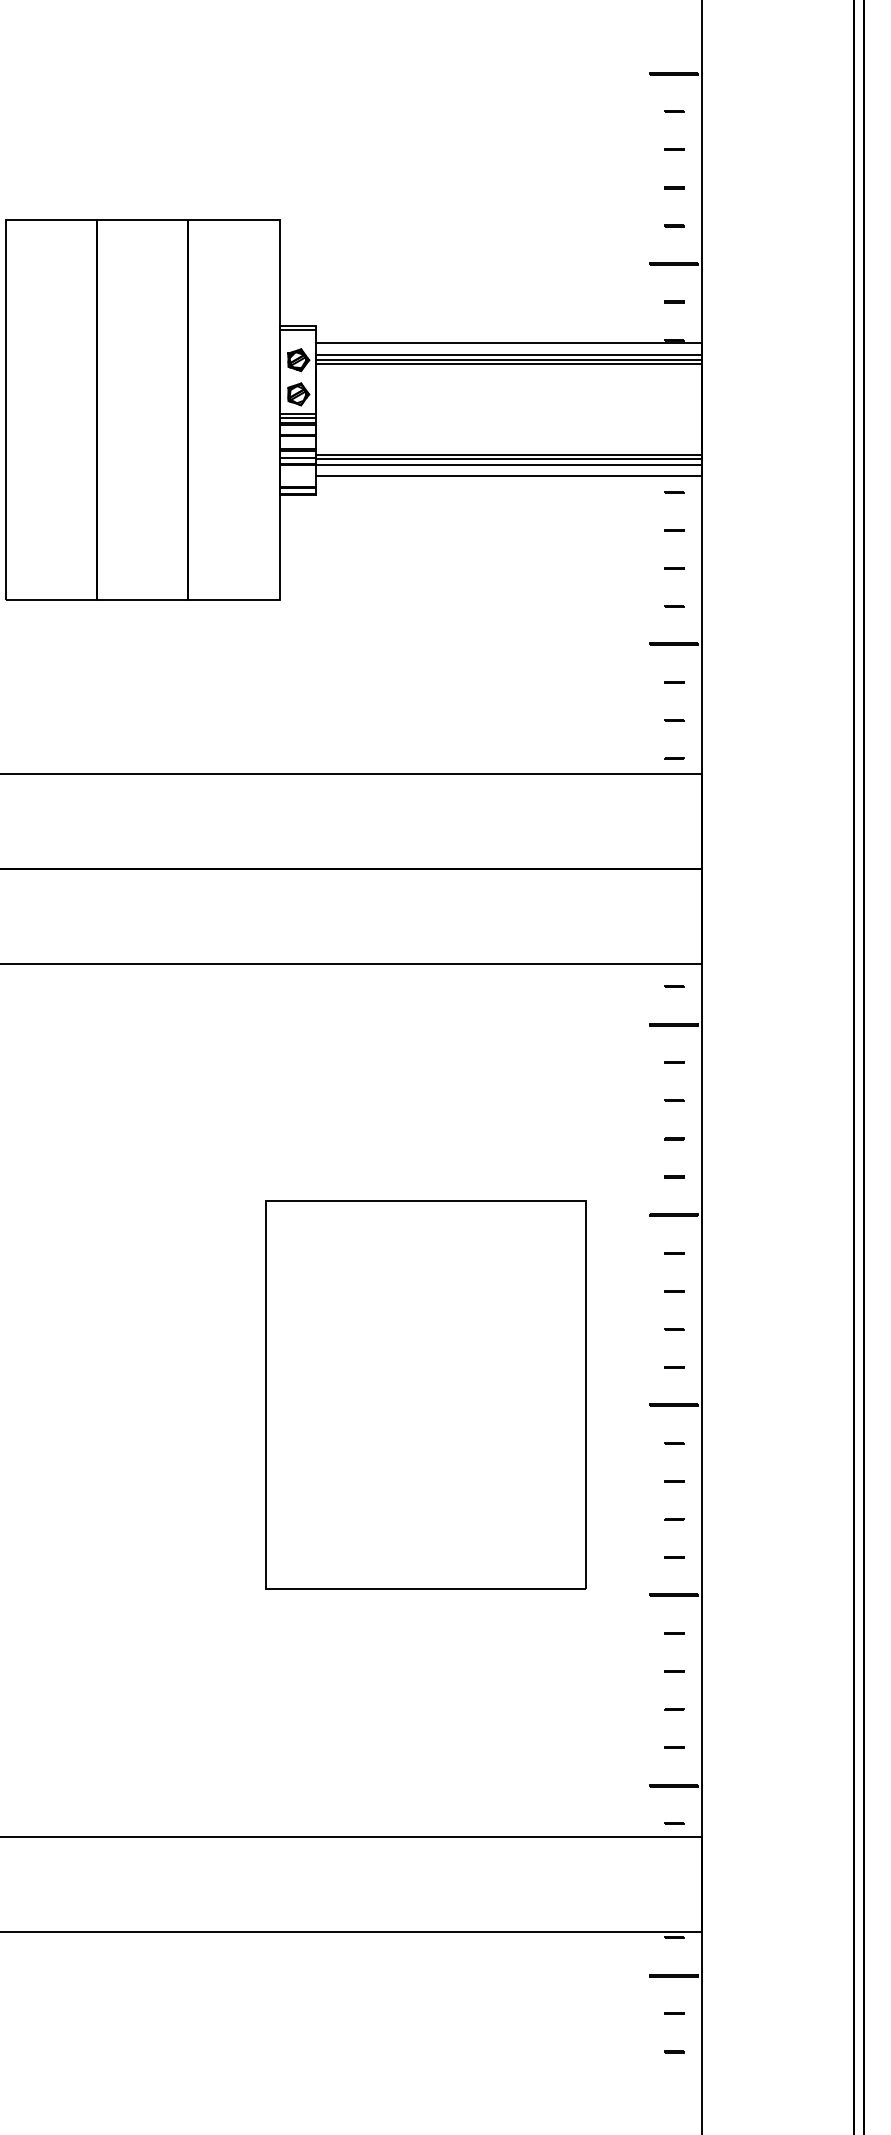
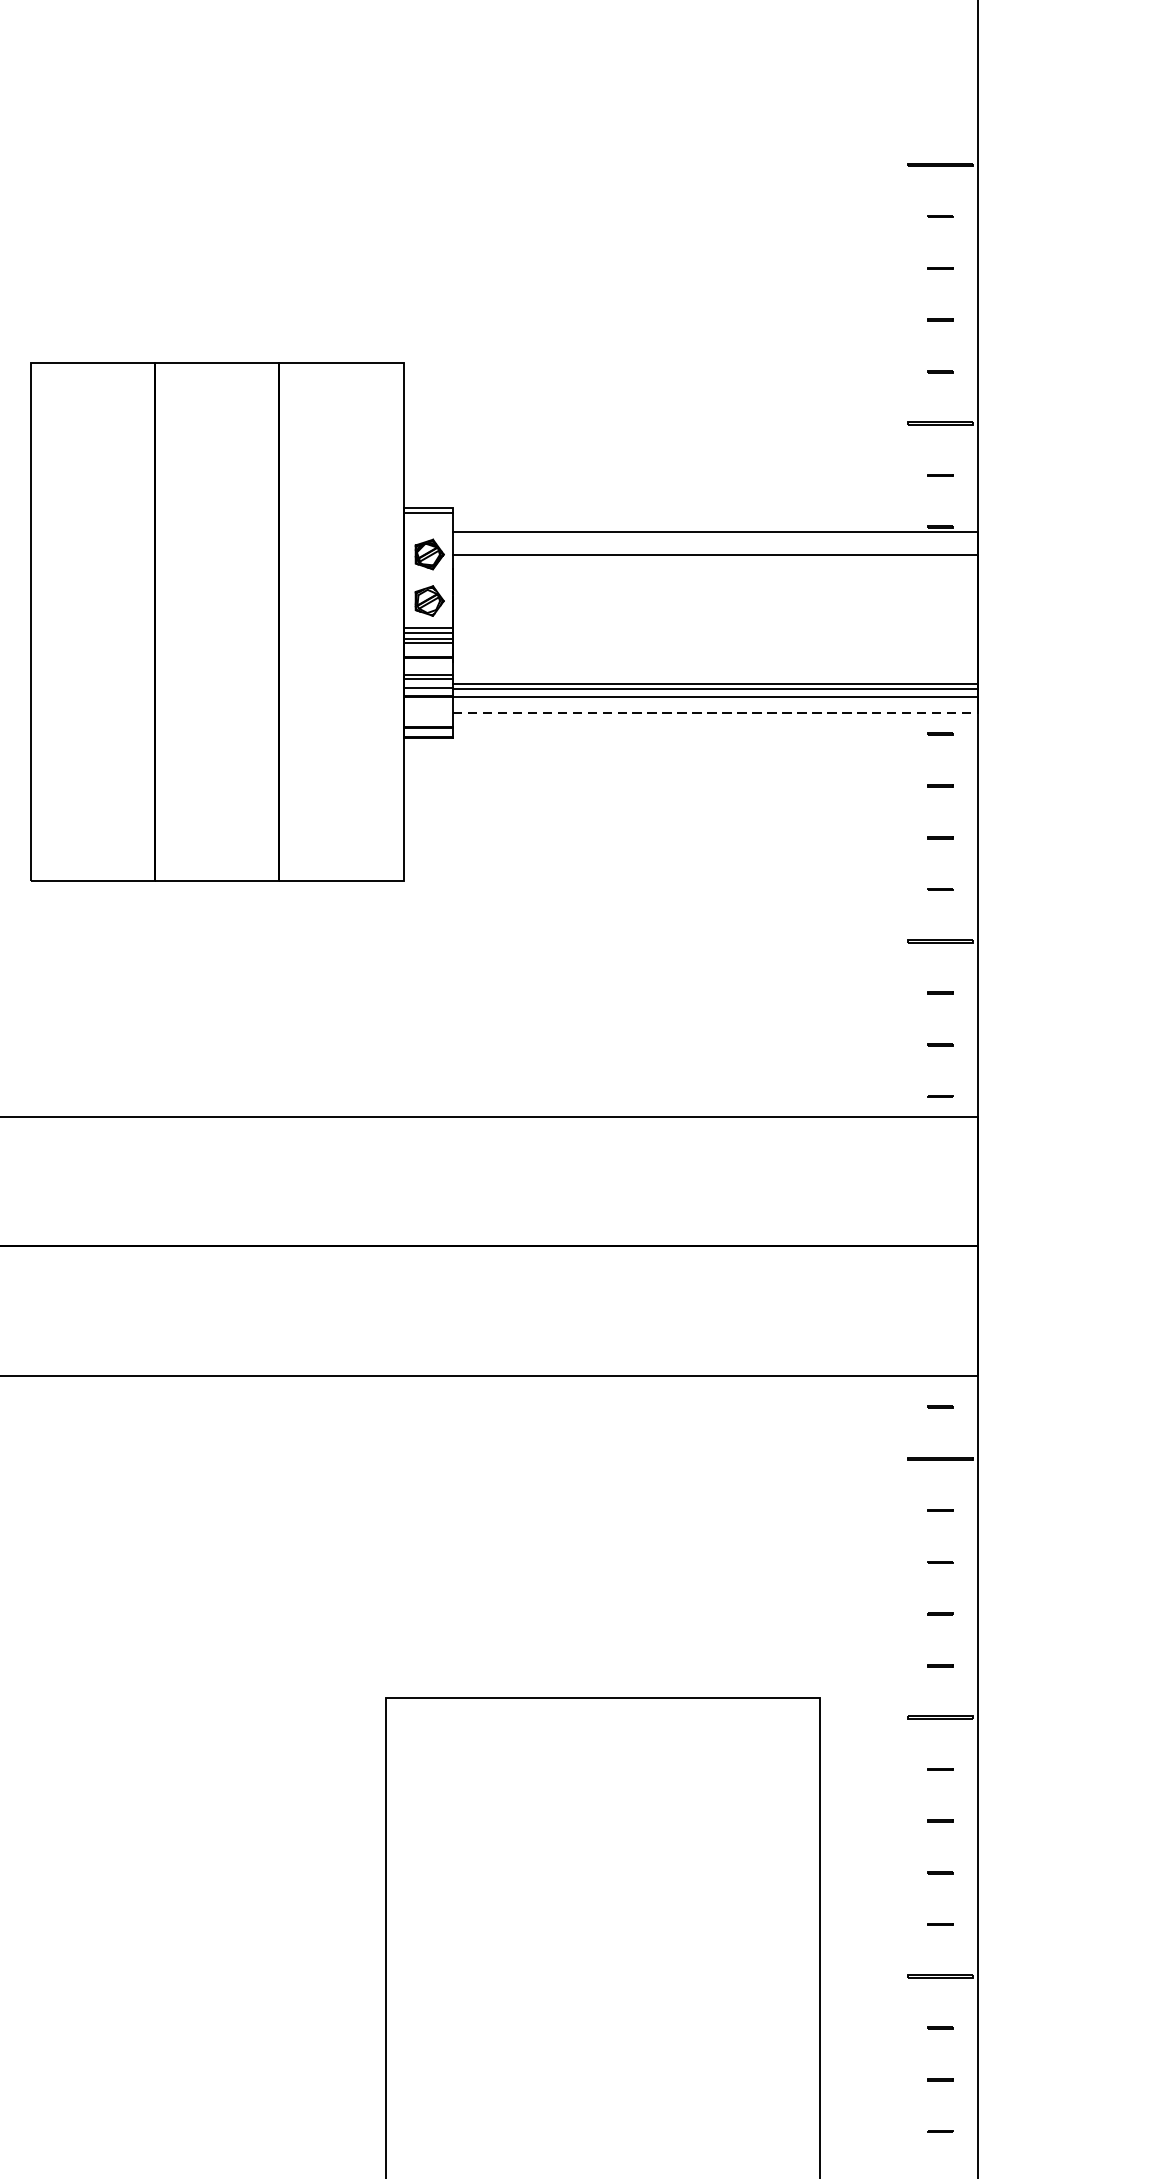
line: (508, 354) -> (715, 546), removed
line: (508, 364) -> (715, 560), removed
line: (508, 476) -> (715, 712), solid -> dashed

